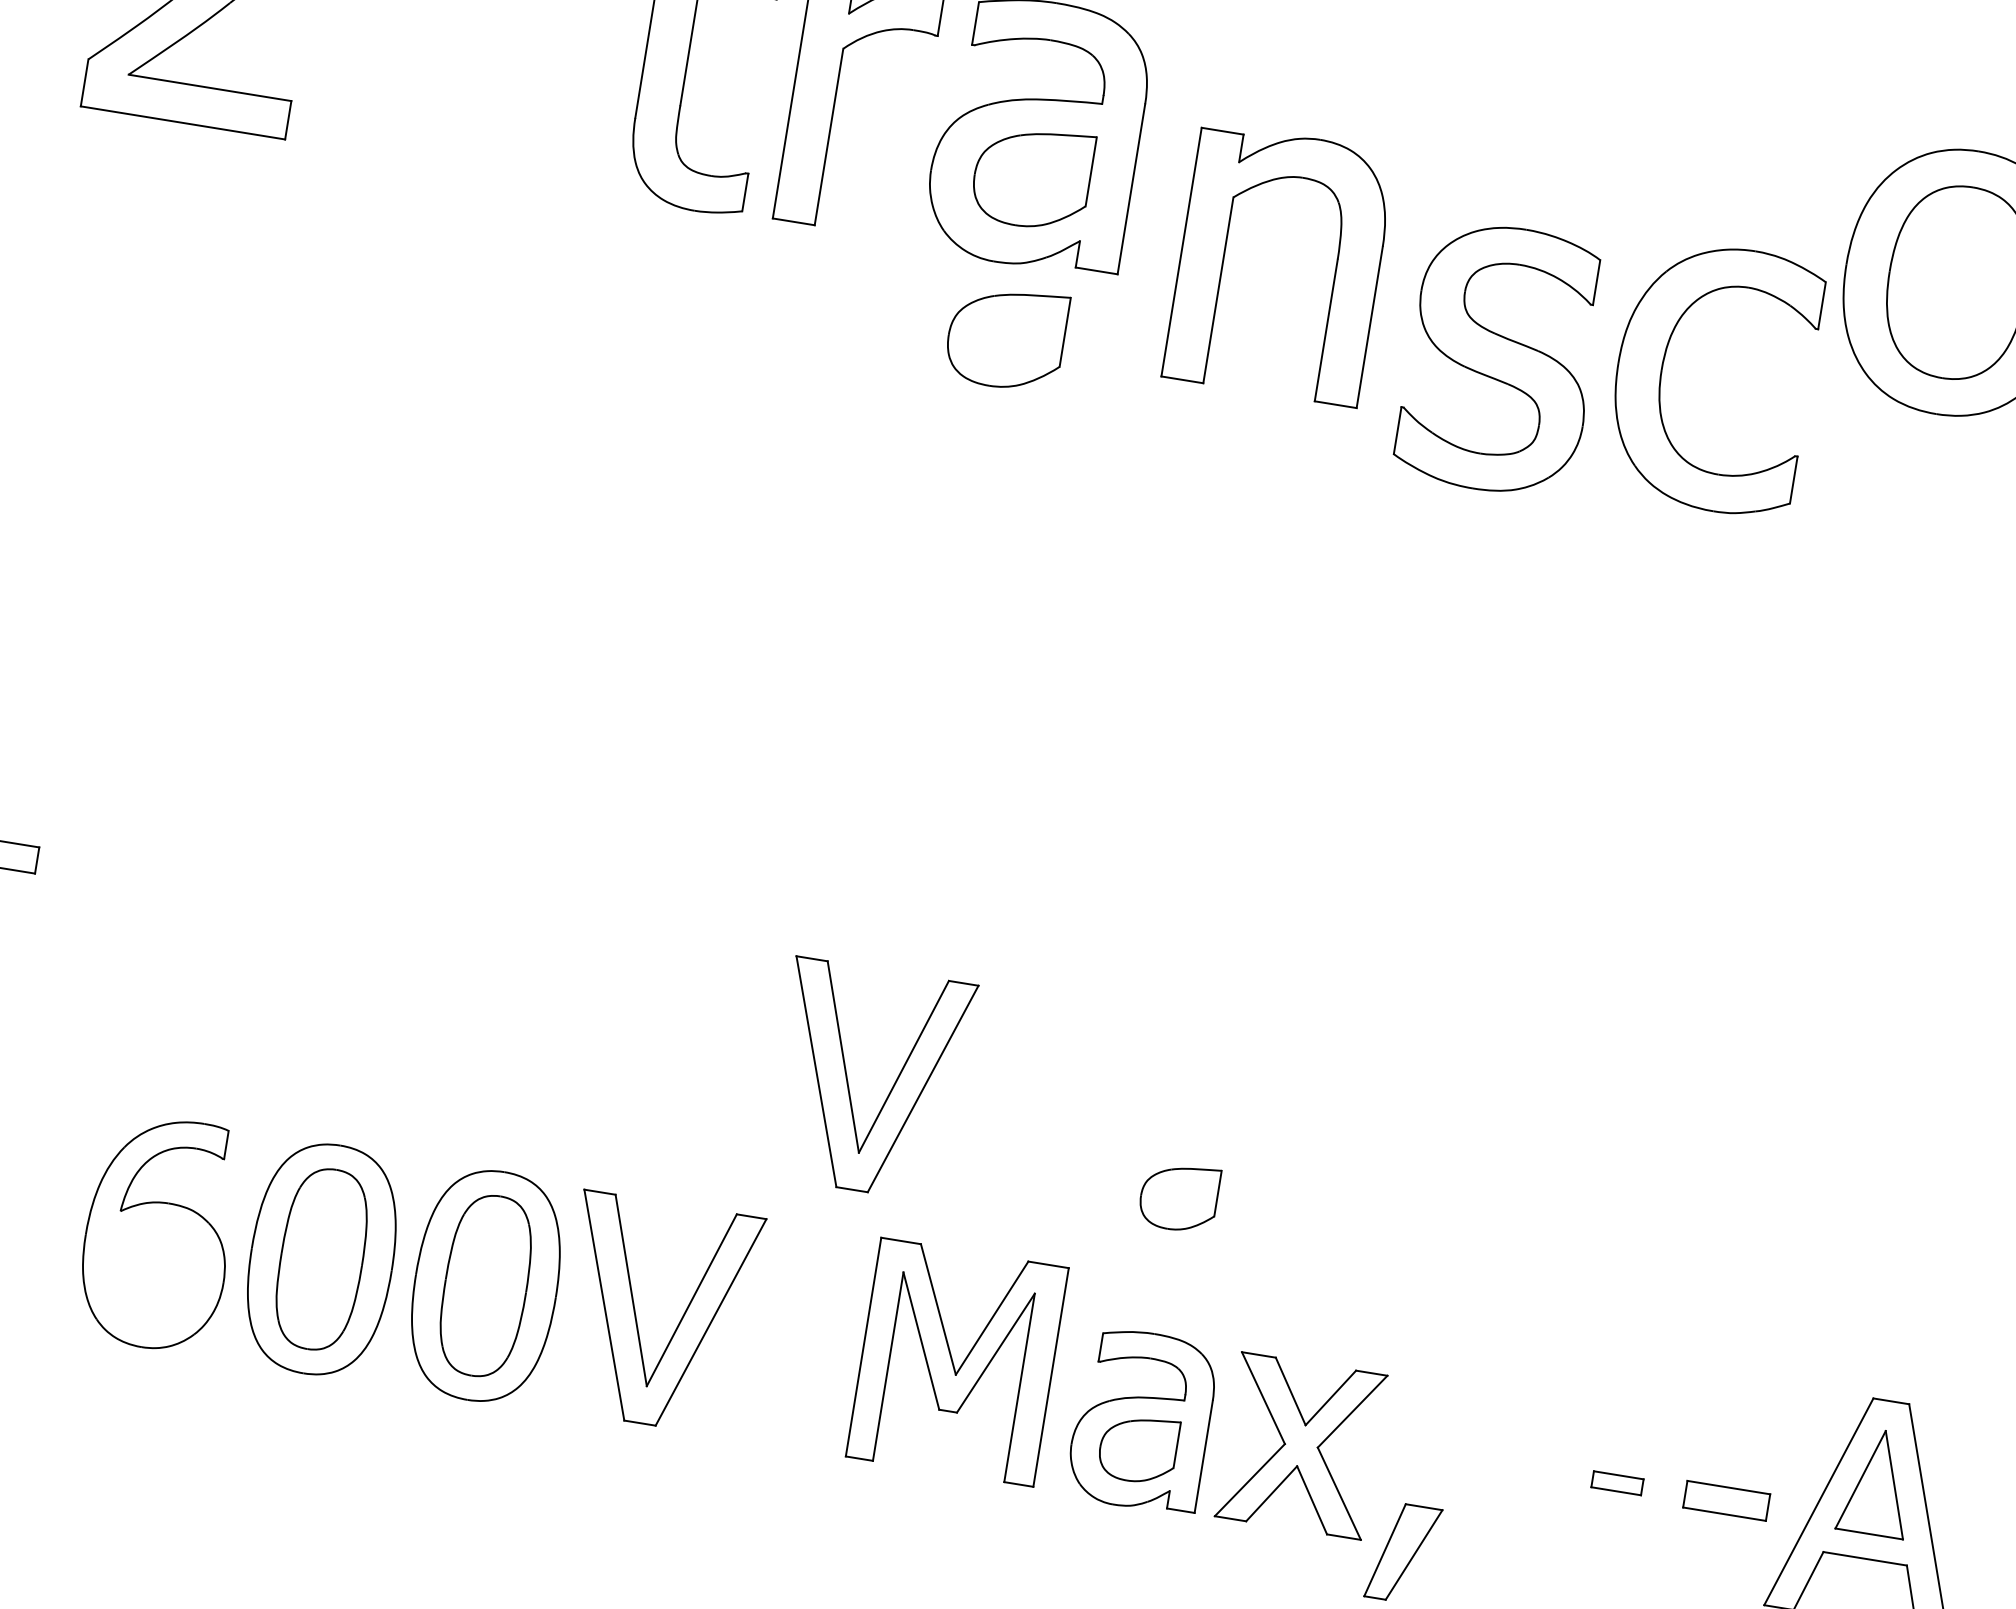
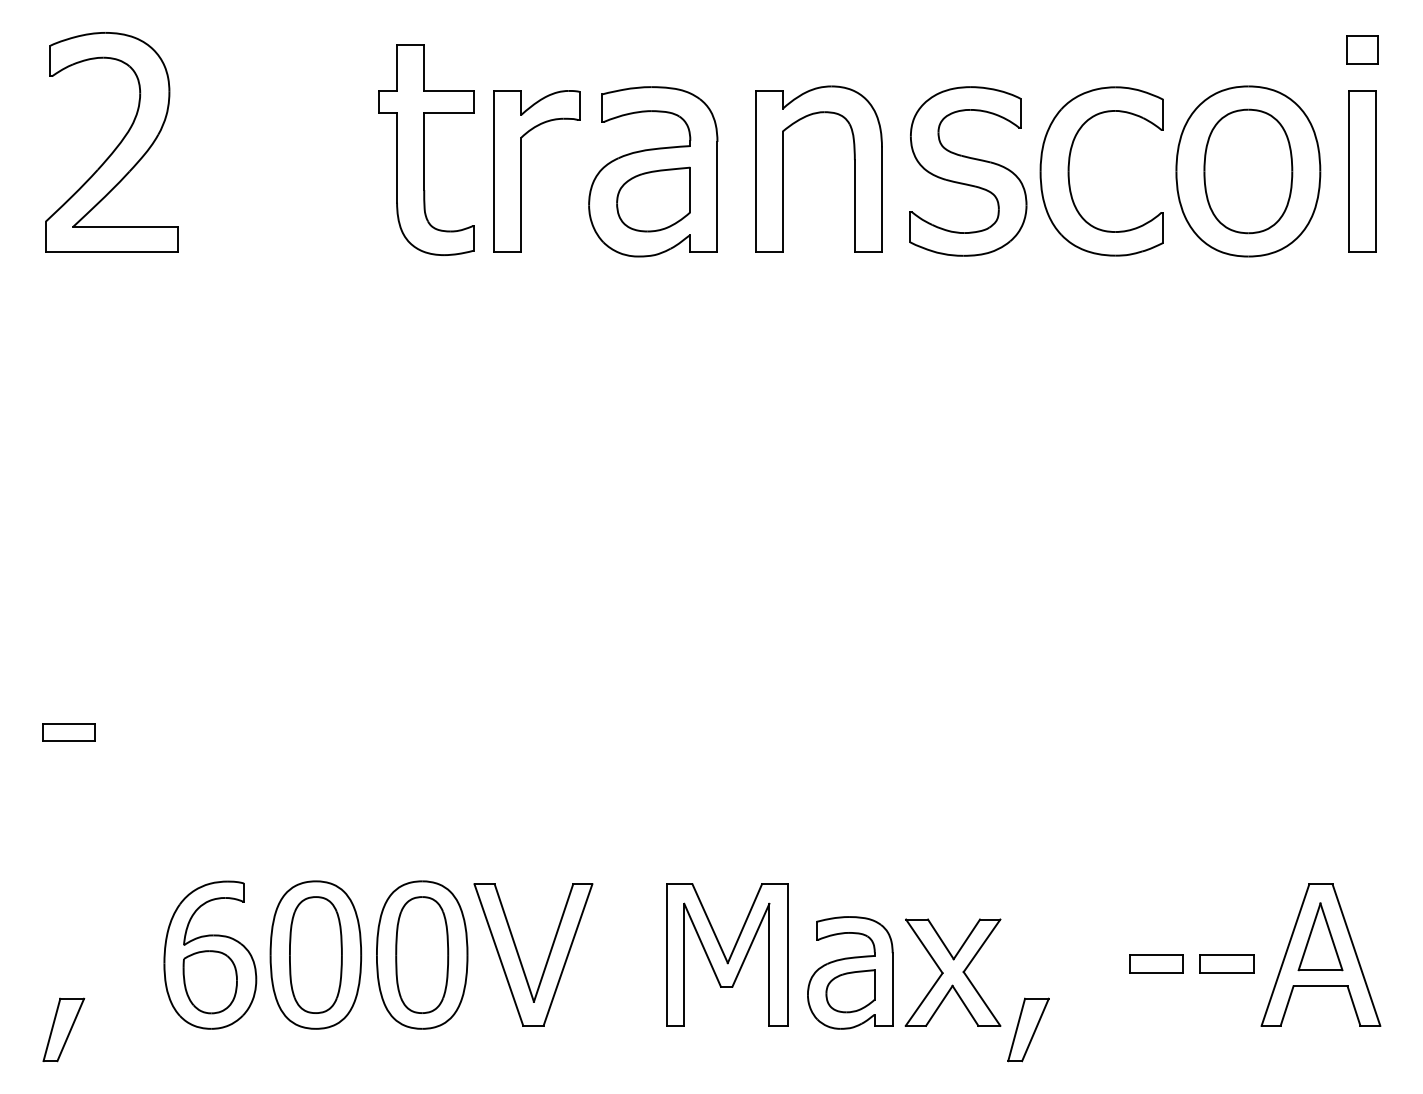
part: (1225, 254) -> (783, 168), moved
part: (1006, 337) -> (653, 303), removed
part: (1501, 359) -> (968, 171), moved
part: (1663, 369) -> (1069, 171), moved
part: (849, 1080) -> (630, 788), removed
part: (1178, 1197) -> (850, 828), removed
part: (150, 1275) -> (209, 982), added
part: (1617, 1482) -> (1156, 963), size x1.67

